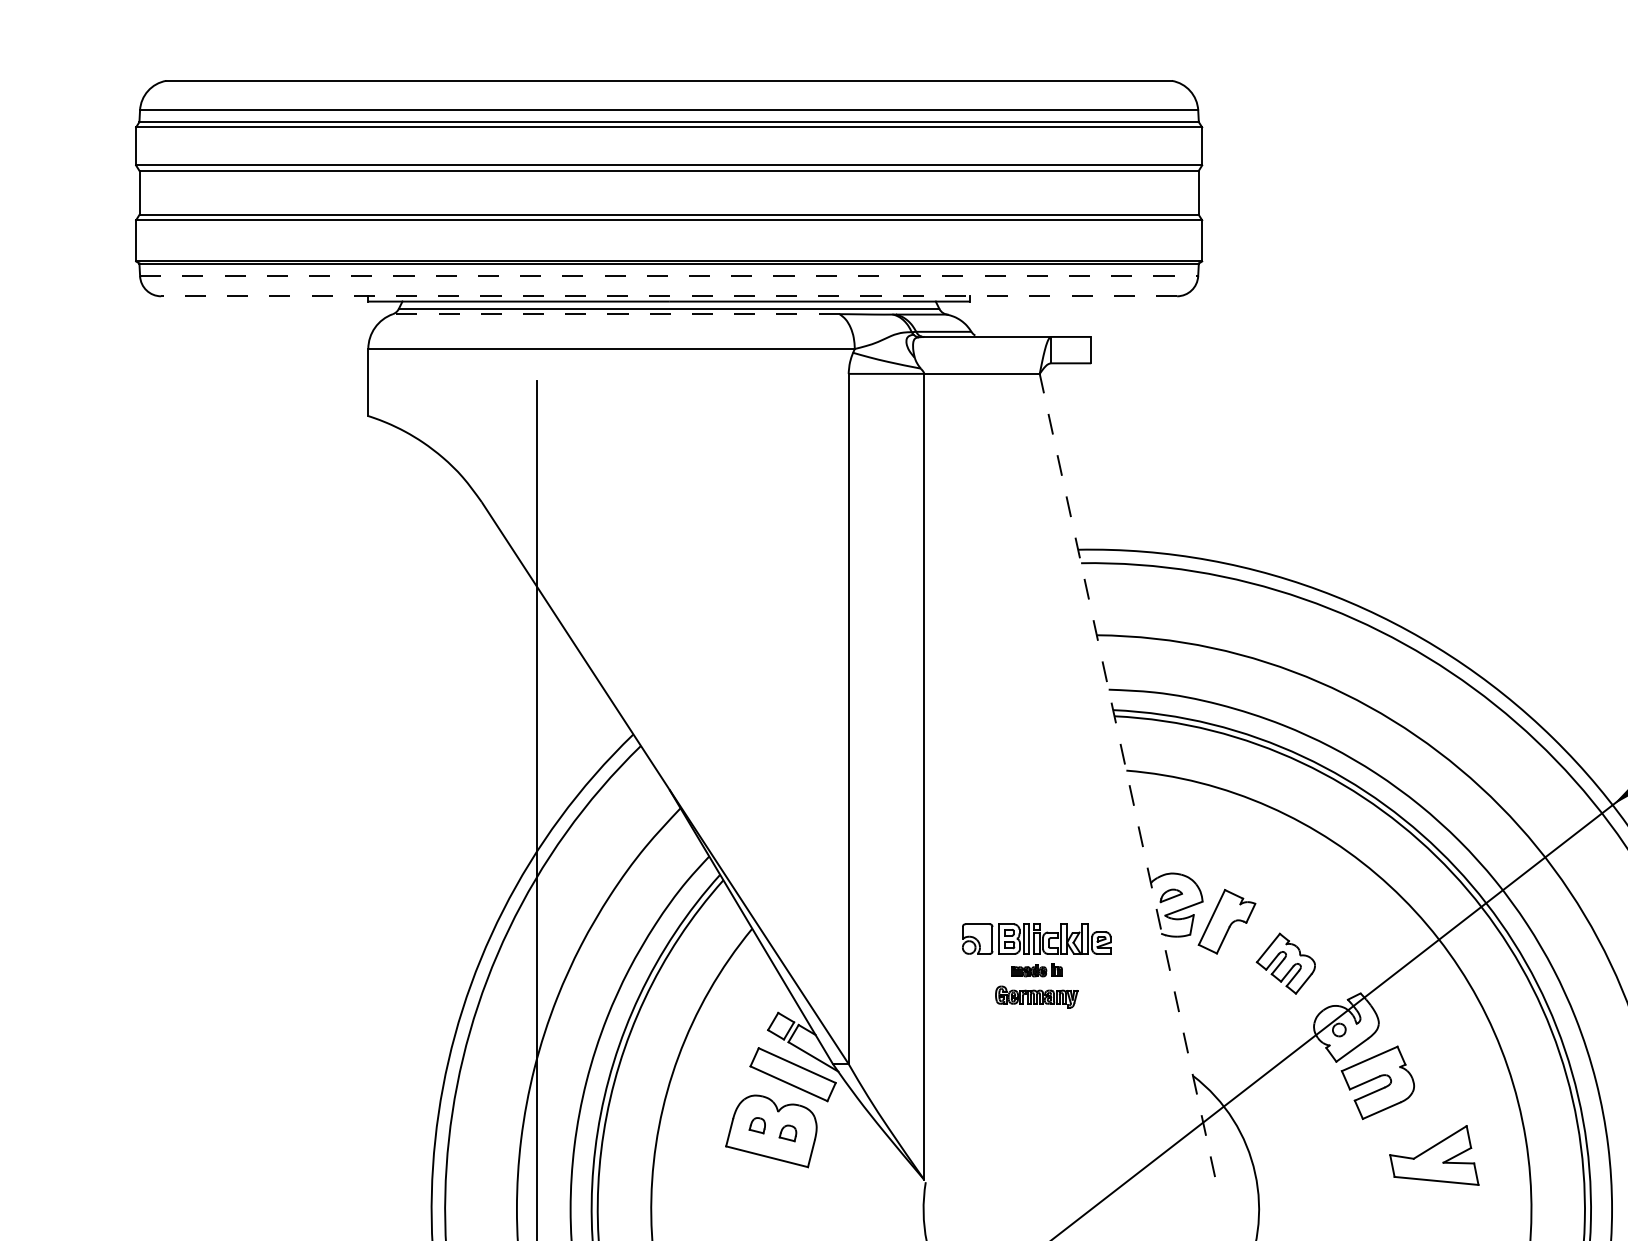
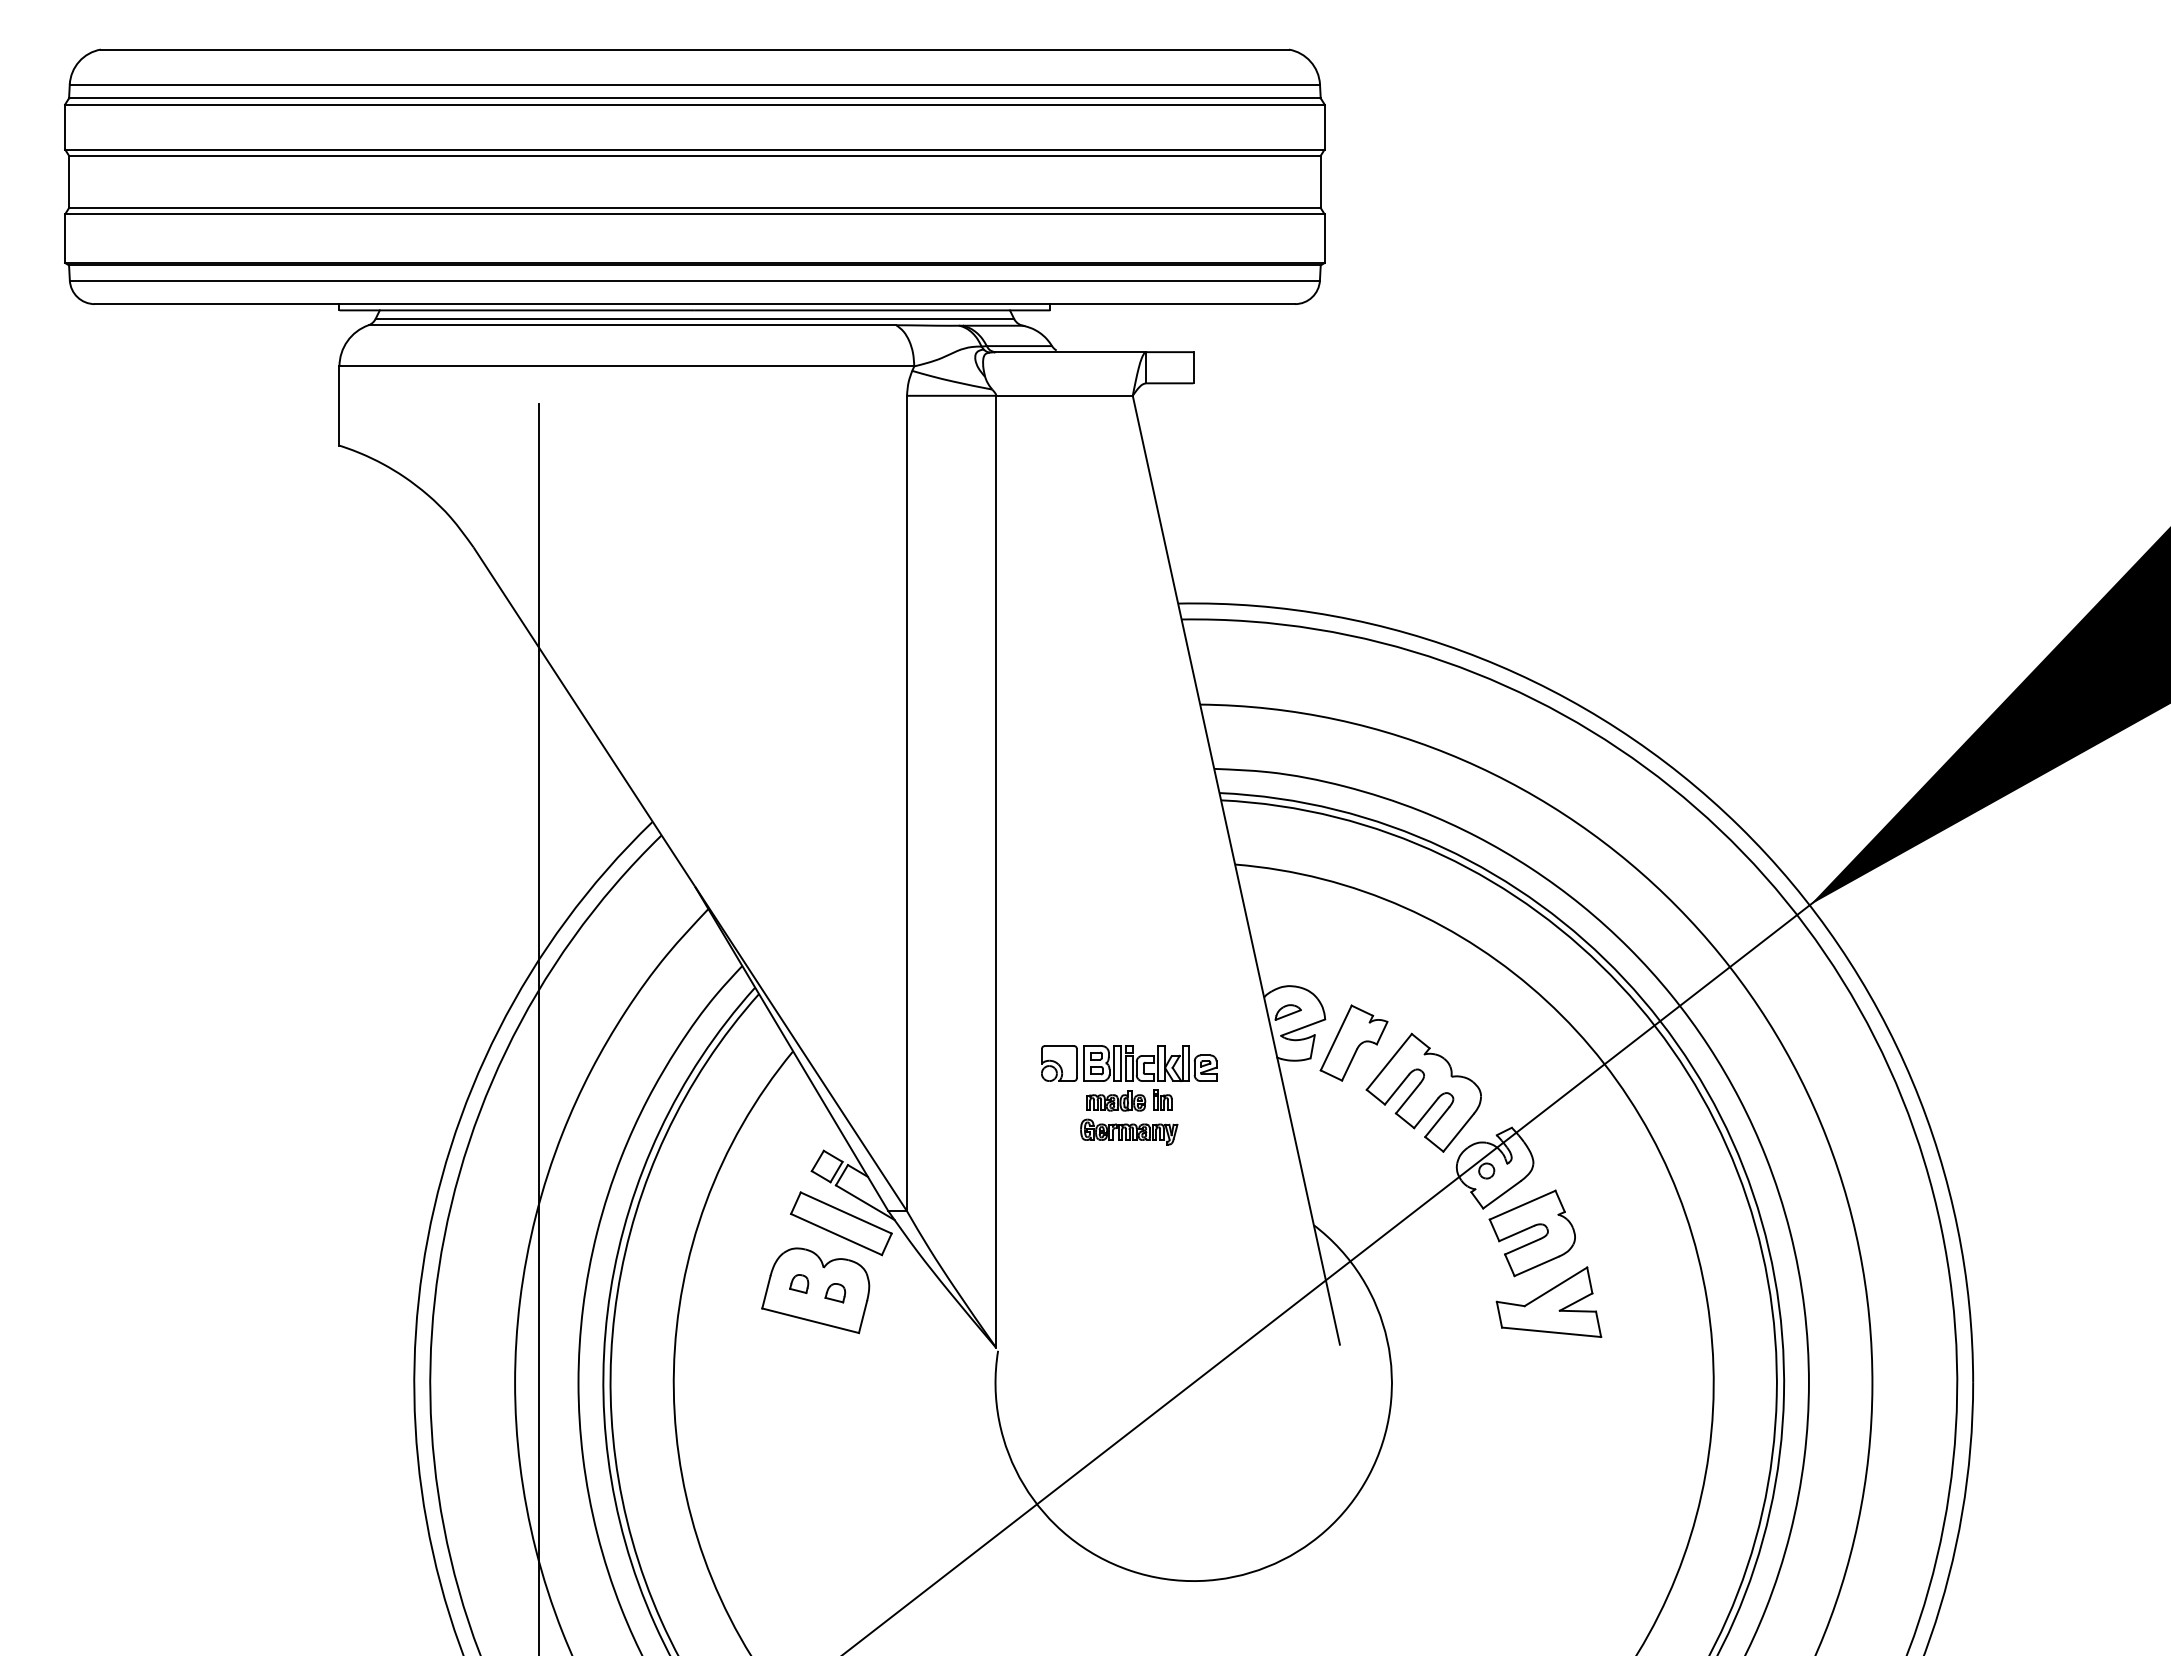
line: (669, 276) -> (695, 280), dashed -> solid
line: (668, 296) -> (694, 304), dashed -> solid
line: (616, 314) -> (632, 325), dashed -> solid
line: (1127, 775) -> (1236, 870), dashed -> solid
part: (1285, 963) -> (1423, 1092), size x1.67
part: (1036, 970) -> (1129, 1100), size x1.43
part: (1433, 1154) -> (1548, 1301), moved

